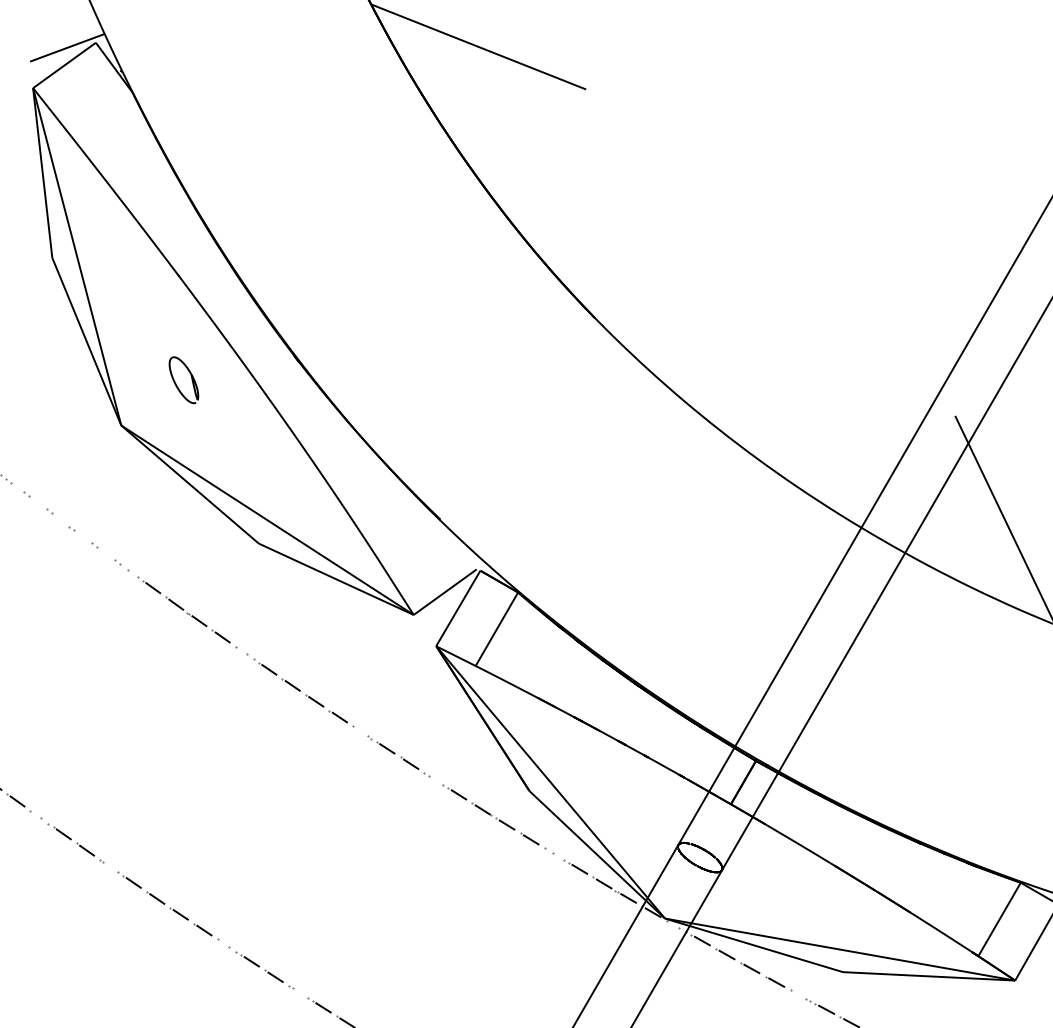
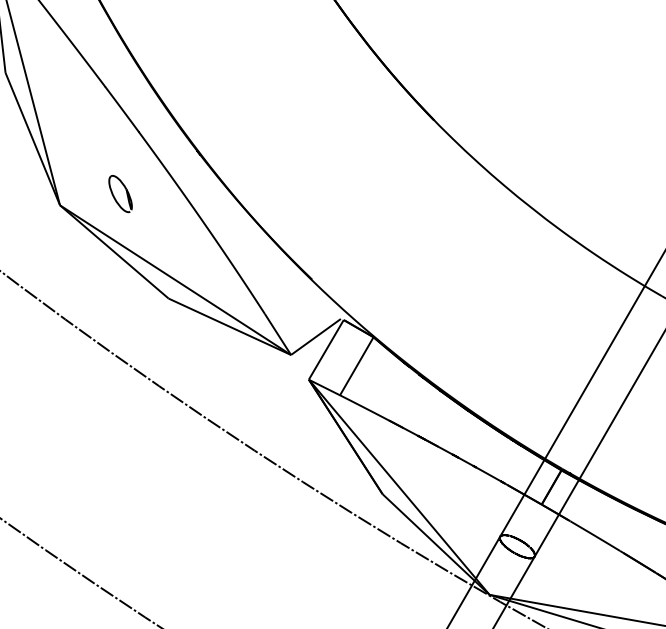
part: (176, 383) -> (114, 196), moved

